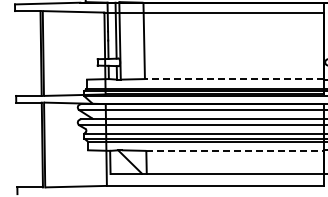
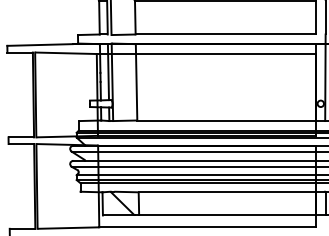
line: (234, 79) -> (226, 120), dashed -> solid
line: (235, 151) -> (227, 192), dashed -> solid

